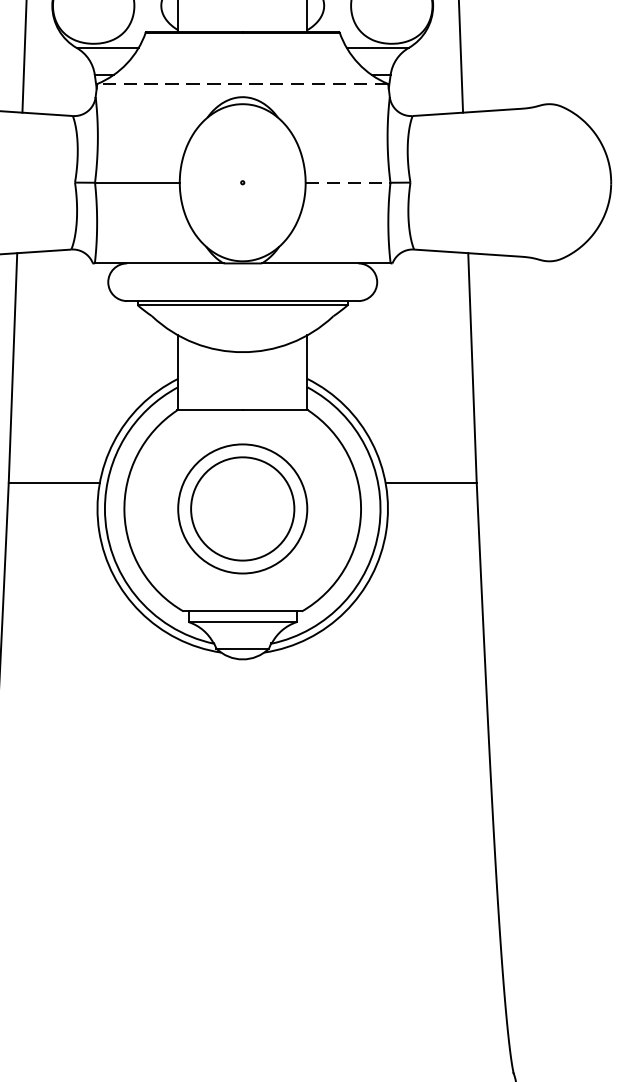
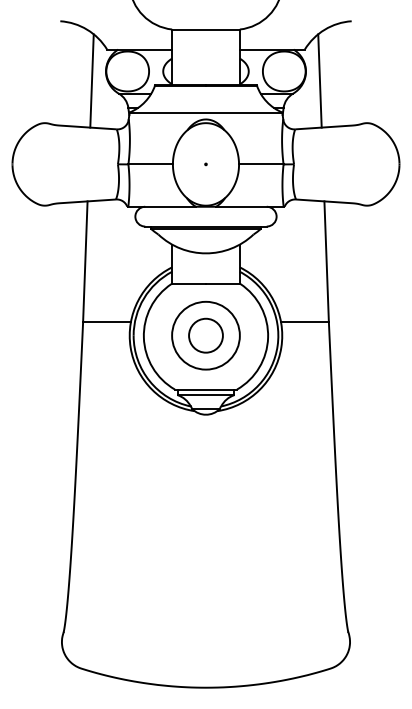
line: (241, 83) -> (205, 112), dashed -> solid
line: (348, 182) -> (261, 164), dashed -> solid
circle: (241, 508) -> (205, 335), size x0.62

